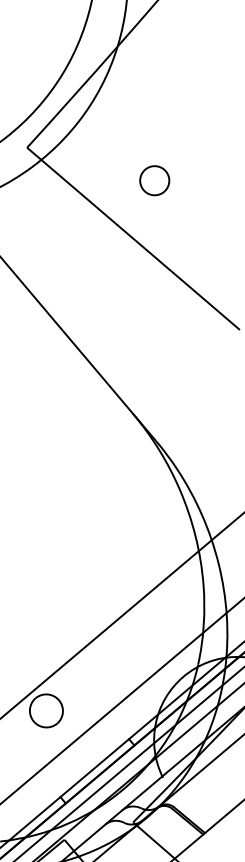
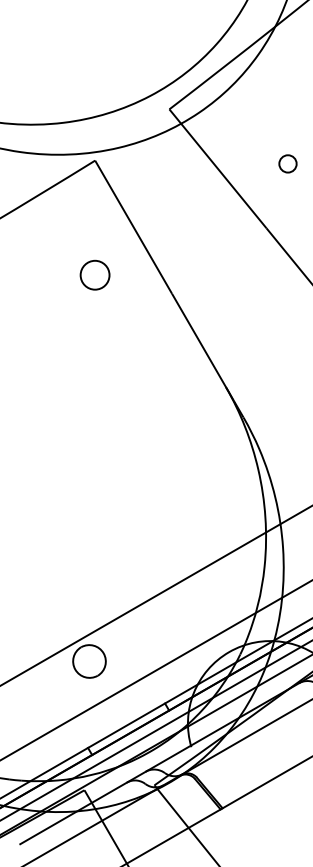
circle: (154, 180) -> (287, 163), size x0.6

